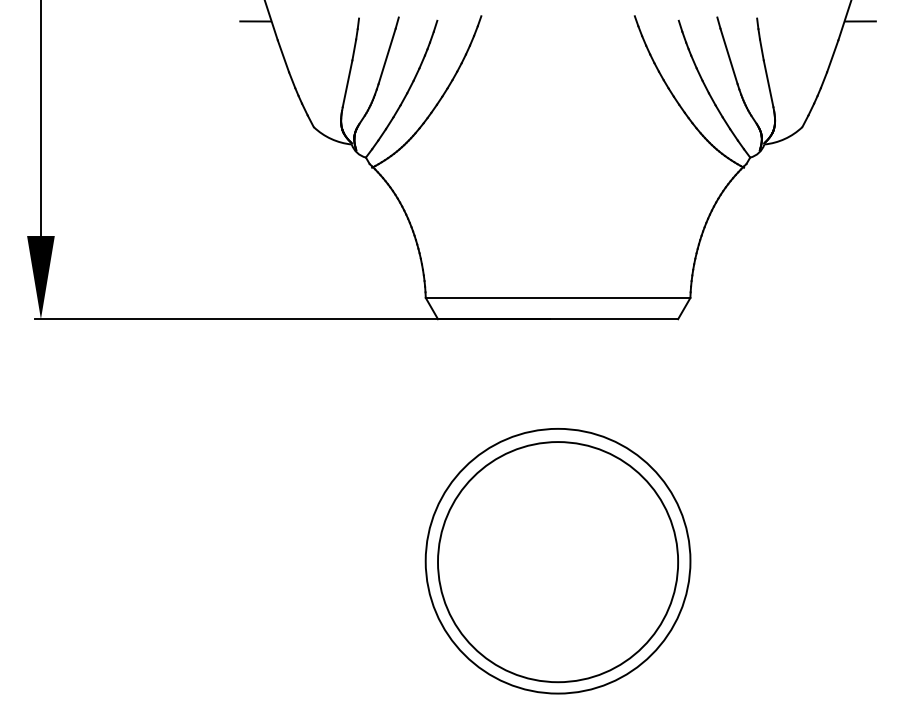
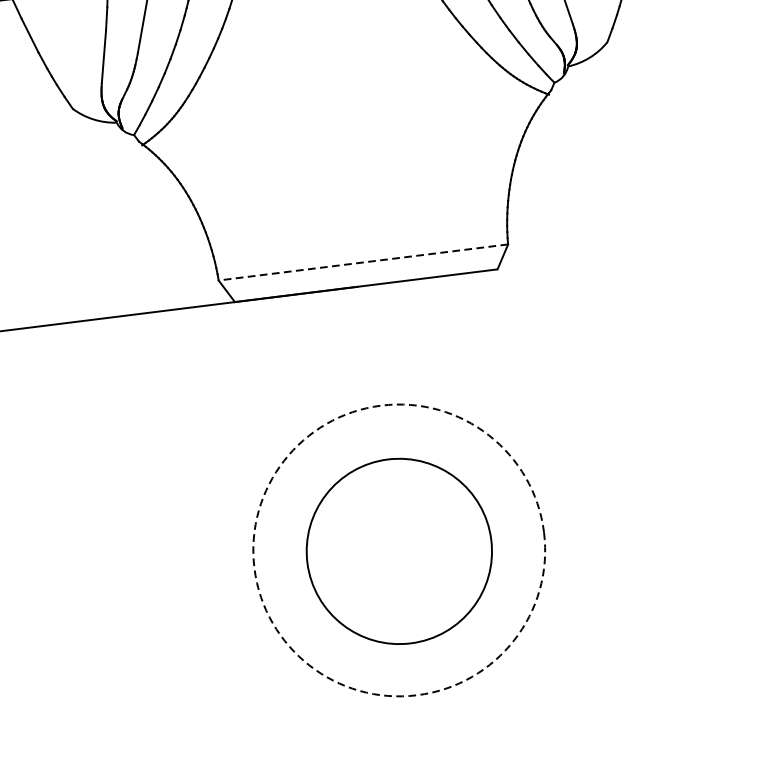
line: (557, 297) -> (362, 262), solid -> dashed
circle: (557, 560) -> (398, 549), solid -> dashed
circle: (558, 562) -> (399, 551), size x0.7

